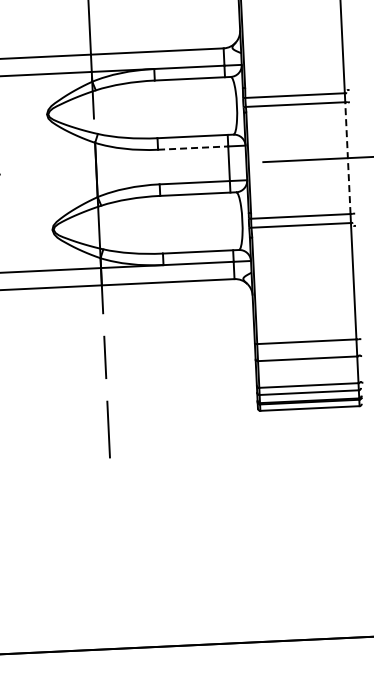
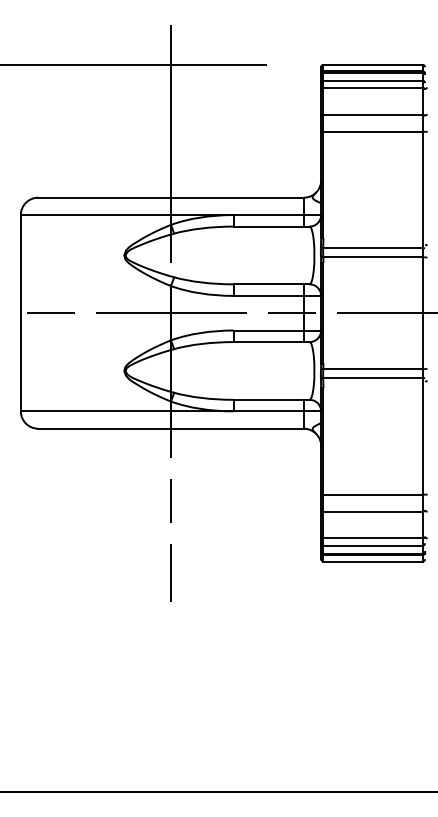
line: (193, 147) -> (269, 295), dashed -> solid
line: (347, 158) -> (422, 313), dashed -> solid
line: (216, 164) -> (291, 313), added
line: (96, 170) -> (171, 313), added

